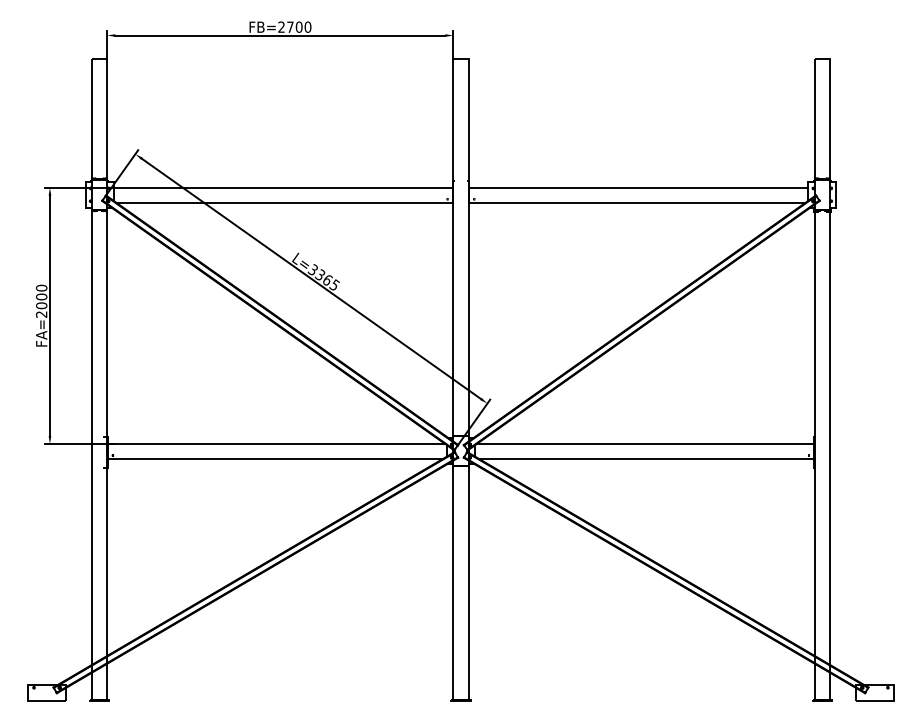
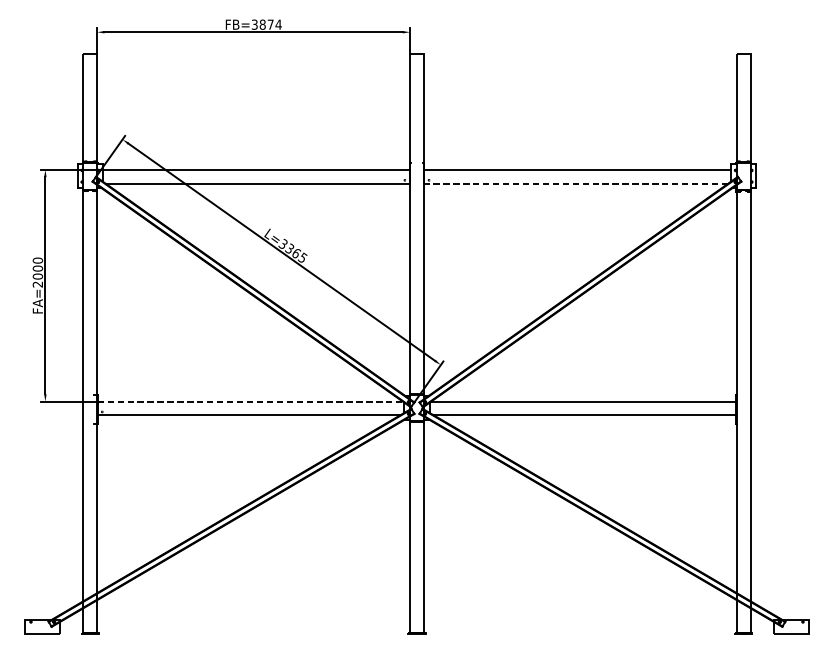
text: (294, 26) -> (266, 24), FB=2700 -> FB=3874
line: (637, 203) -> (576, 184), solid -> dashed
line: (276, 444) -> (250, 401), solid -> dashed

